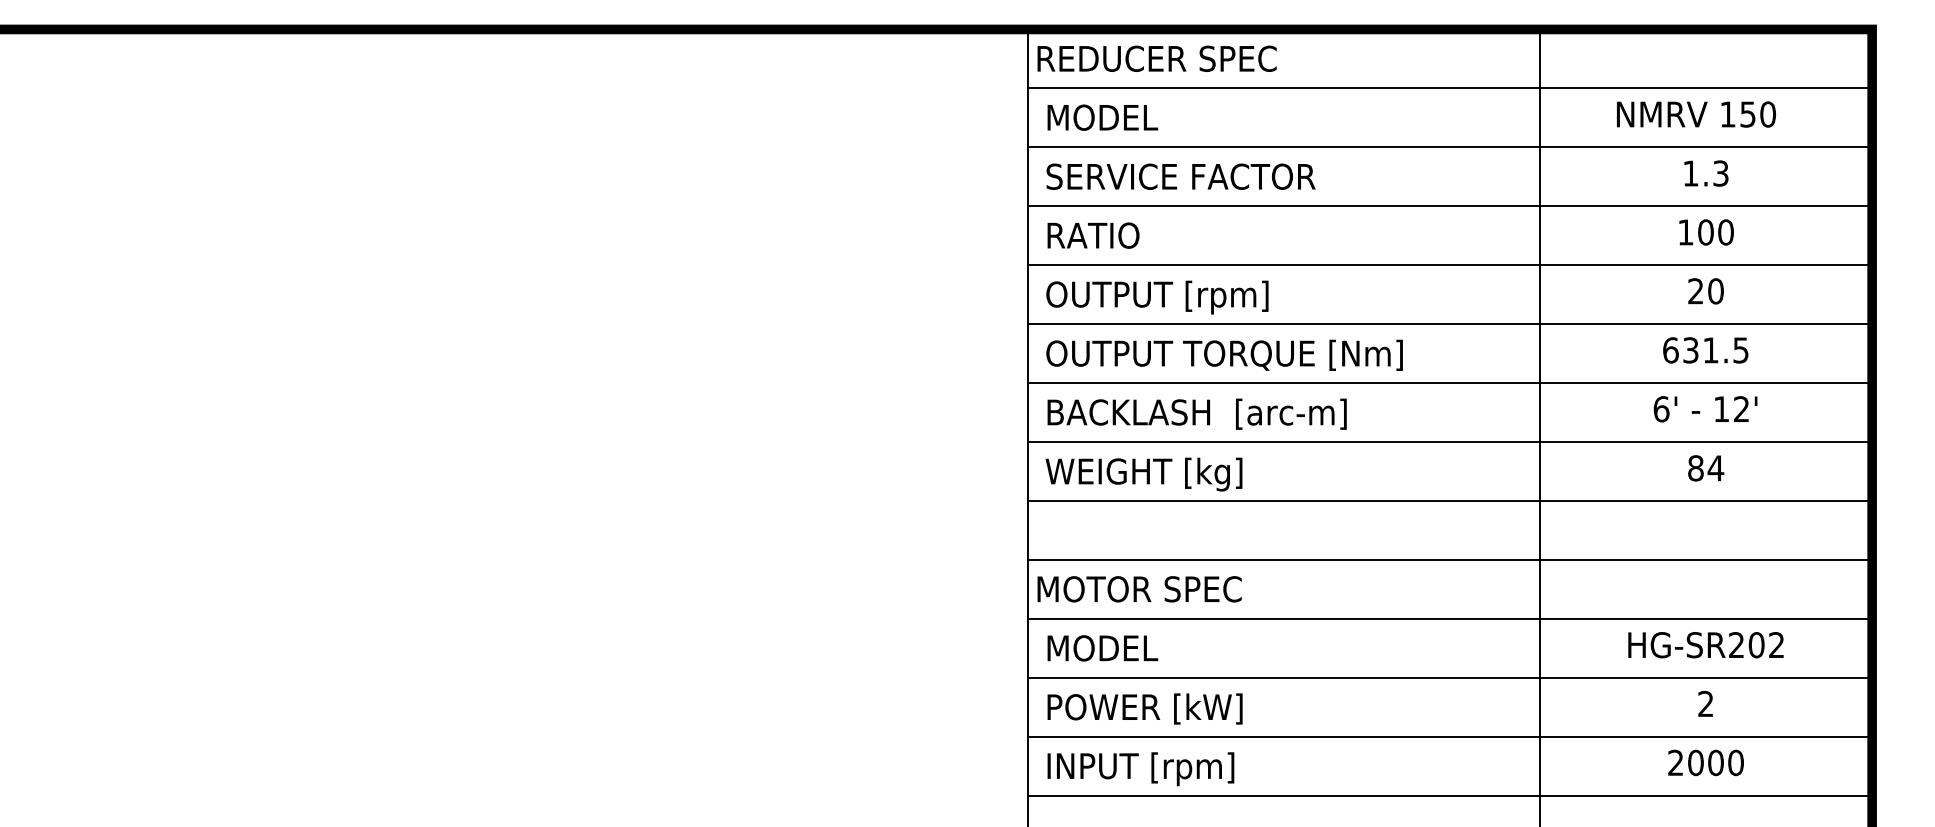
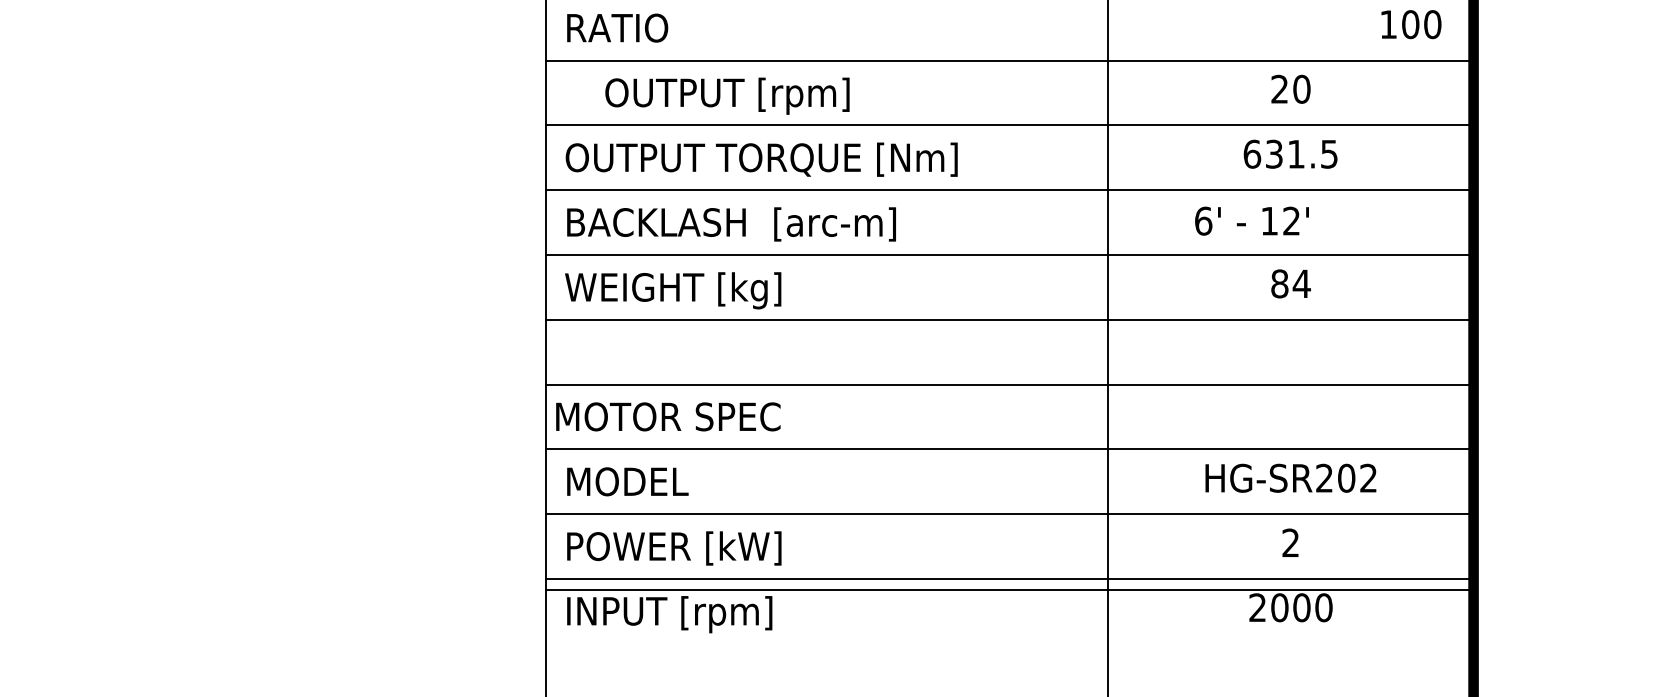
text: (1706, 232) -> (1411, 24), moved
text: (1157, 297) -> (727, 96), moved
text: (1705, 409) -> (1251, 221), moved
line: (1450, 795) -> (1010, 589), moved

